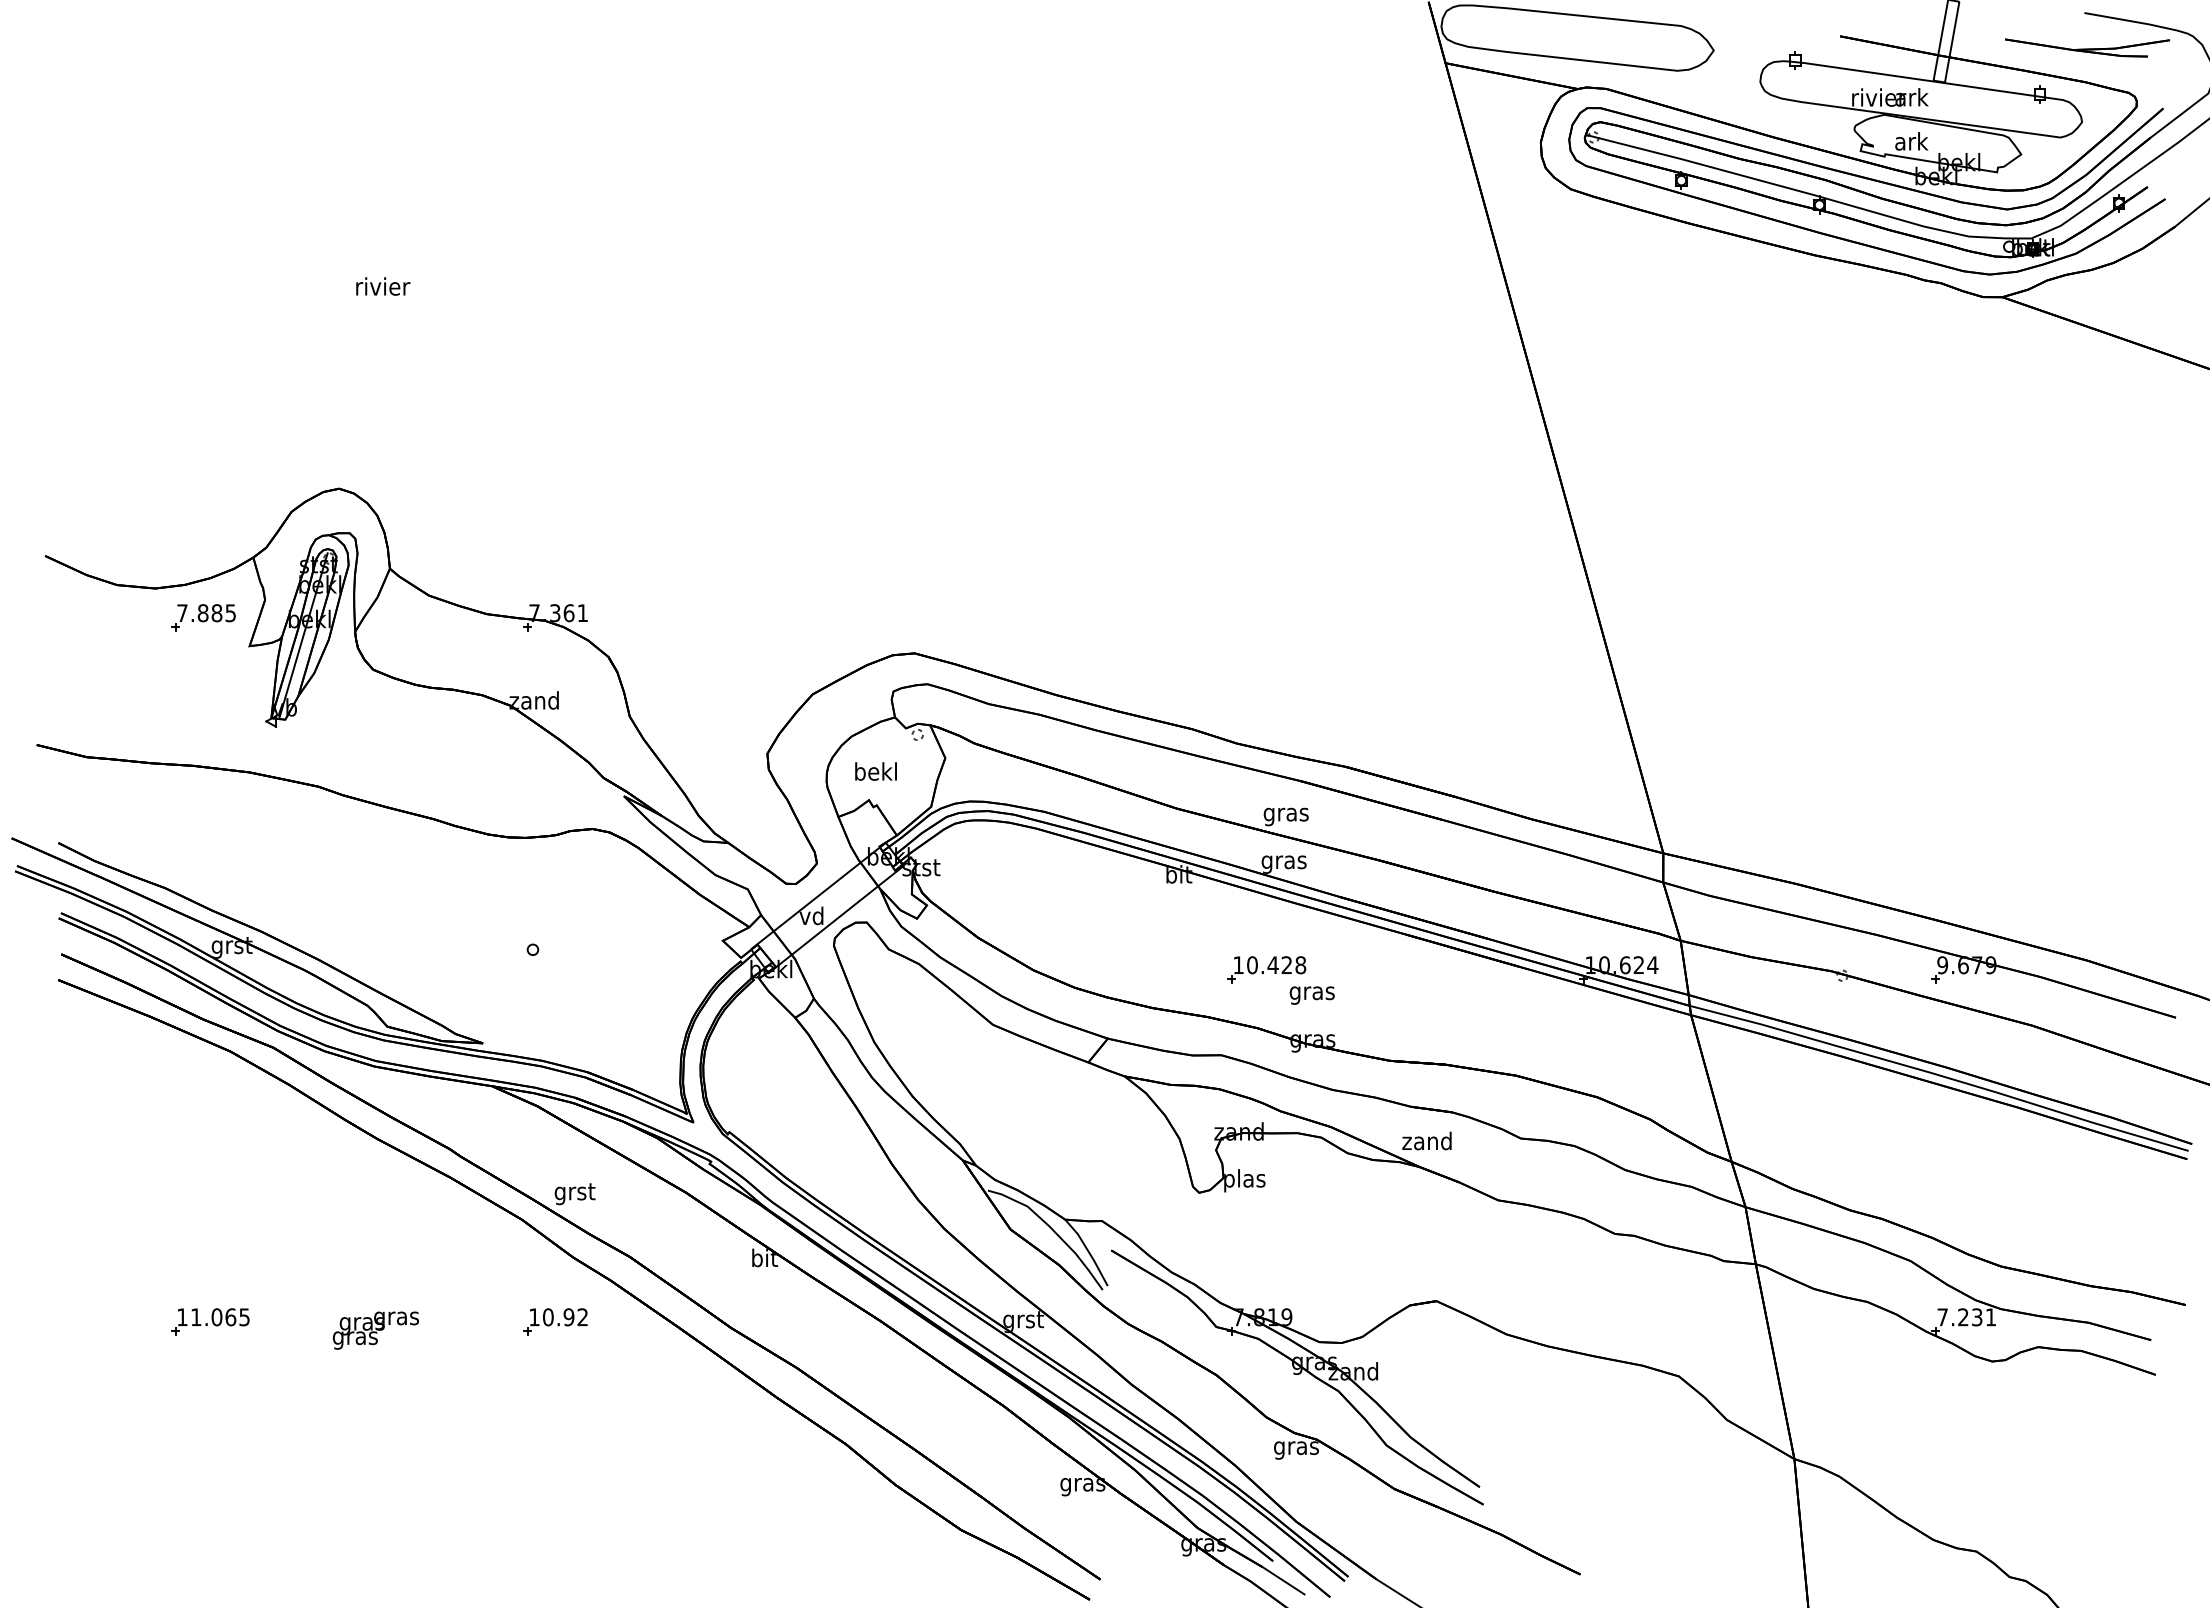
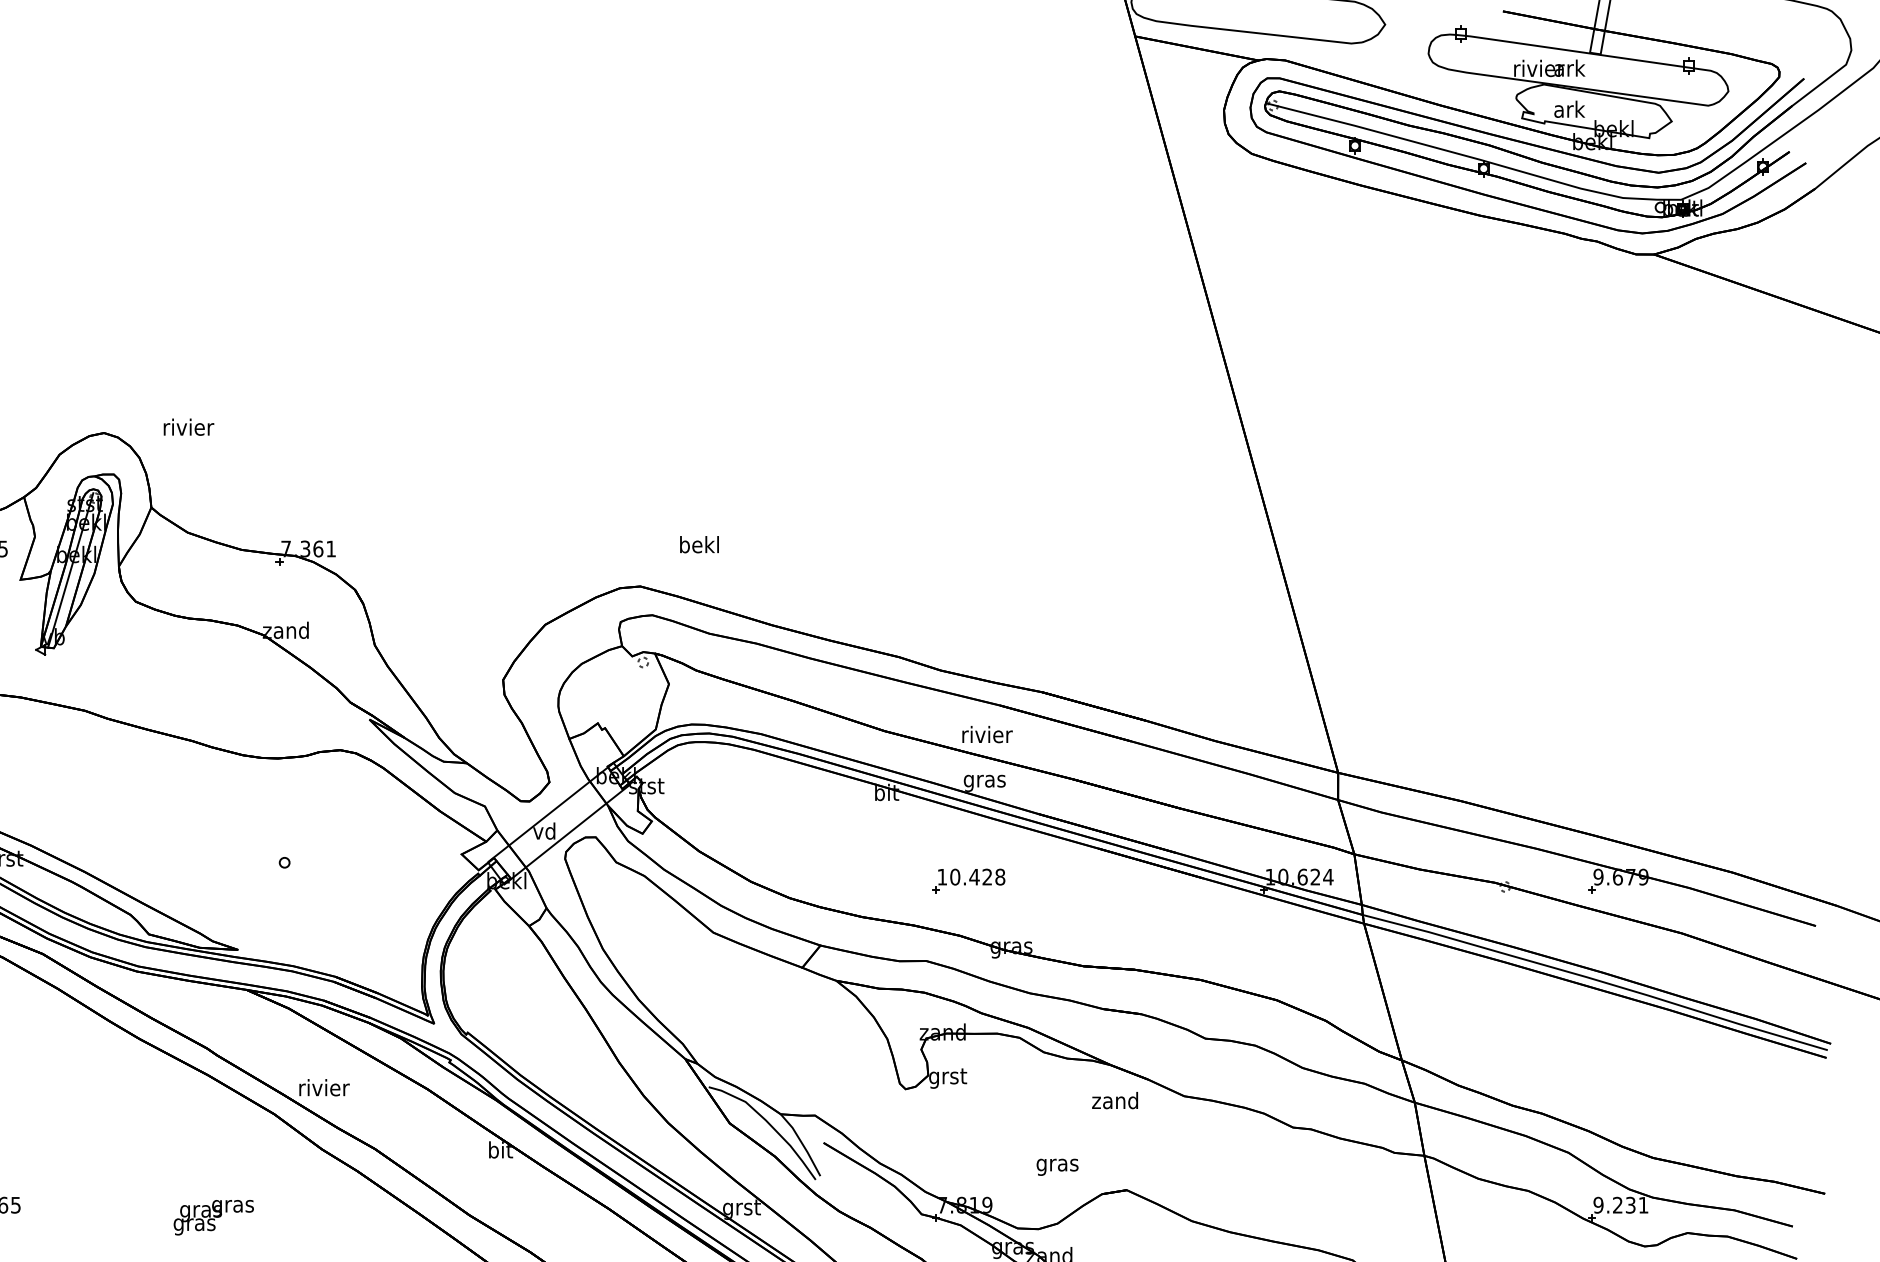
part: (2087, 47) -> (1733, 21), removed
text: (383, 286) -> (189, 427), moved
text: (875, 771) -> (698, 544), moved
text: (1287, 814) -> (987, 736), gras -> rivier
text: (1311, 995) -> (1056, 1167), moved
text: (1426, 1140) -> (1114, 1100), moved
text: (1244, 1180) -> (947, 1077), plas -> grst
text: (575, 1193) -> (324, 1089), grst -> rivier
text: (1942, 1317) -> (1598, 1205), 7.231 -> 9.231
part: (555, 1321) -> (305, 1209), removed
text: (375, 1330) -> (213, 1217), moved

